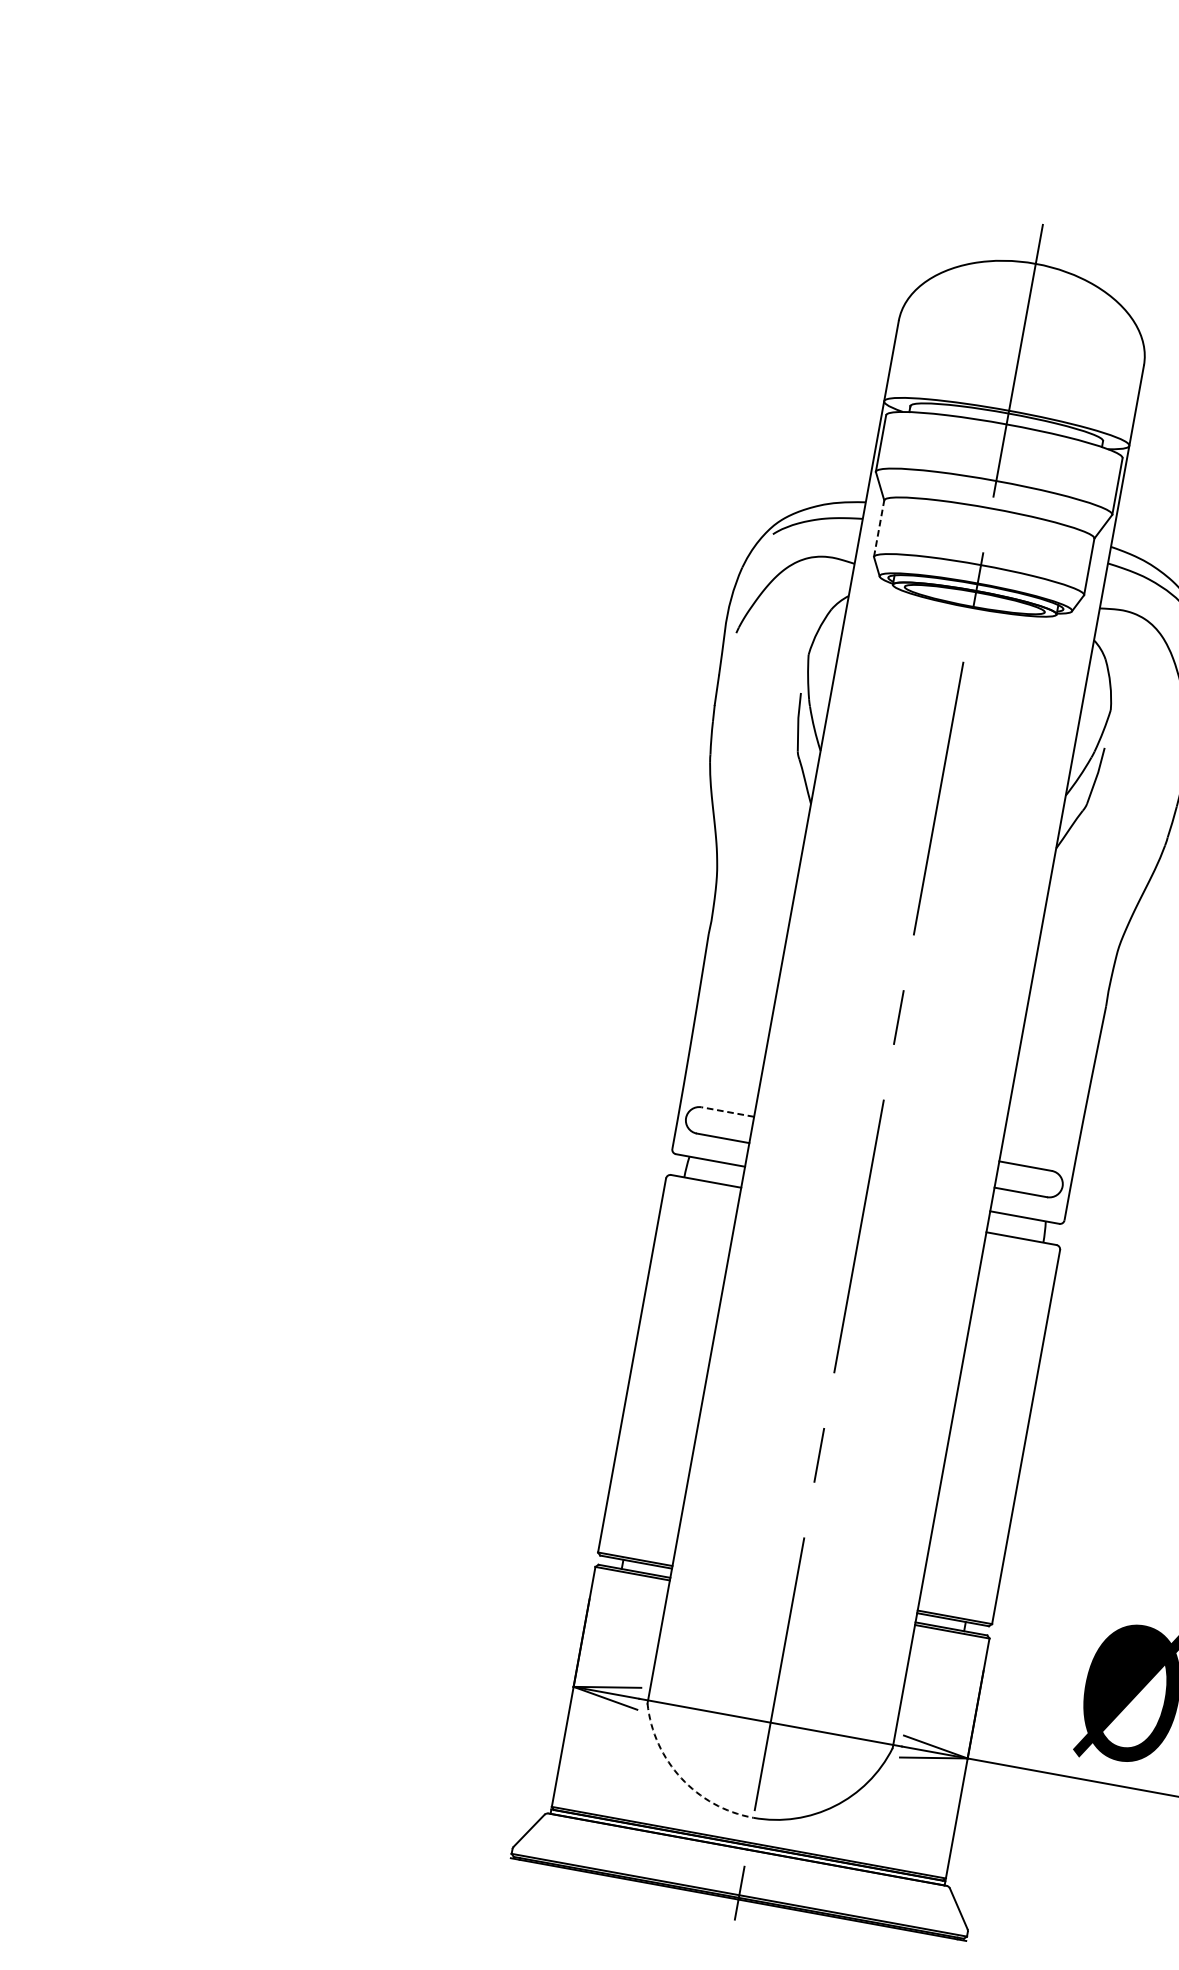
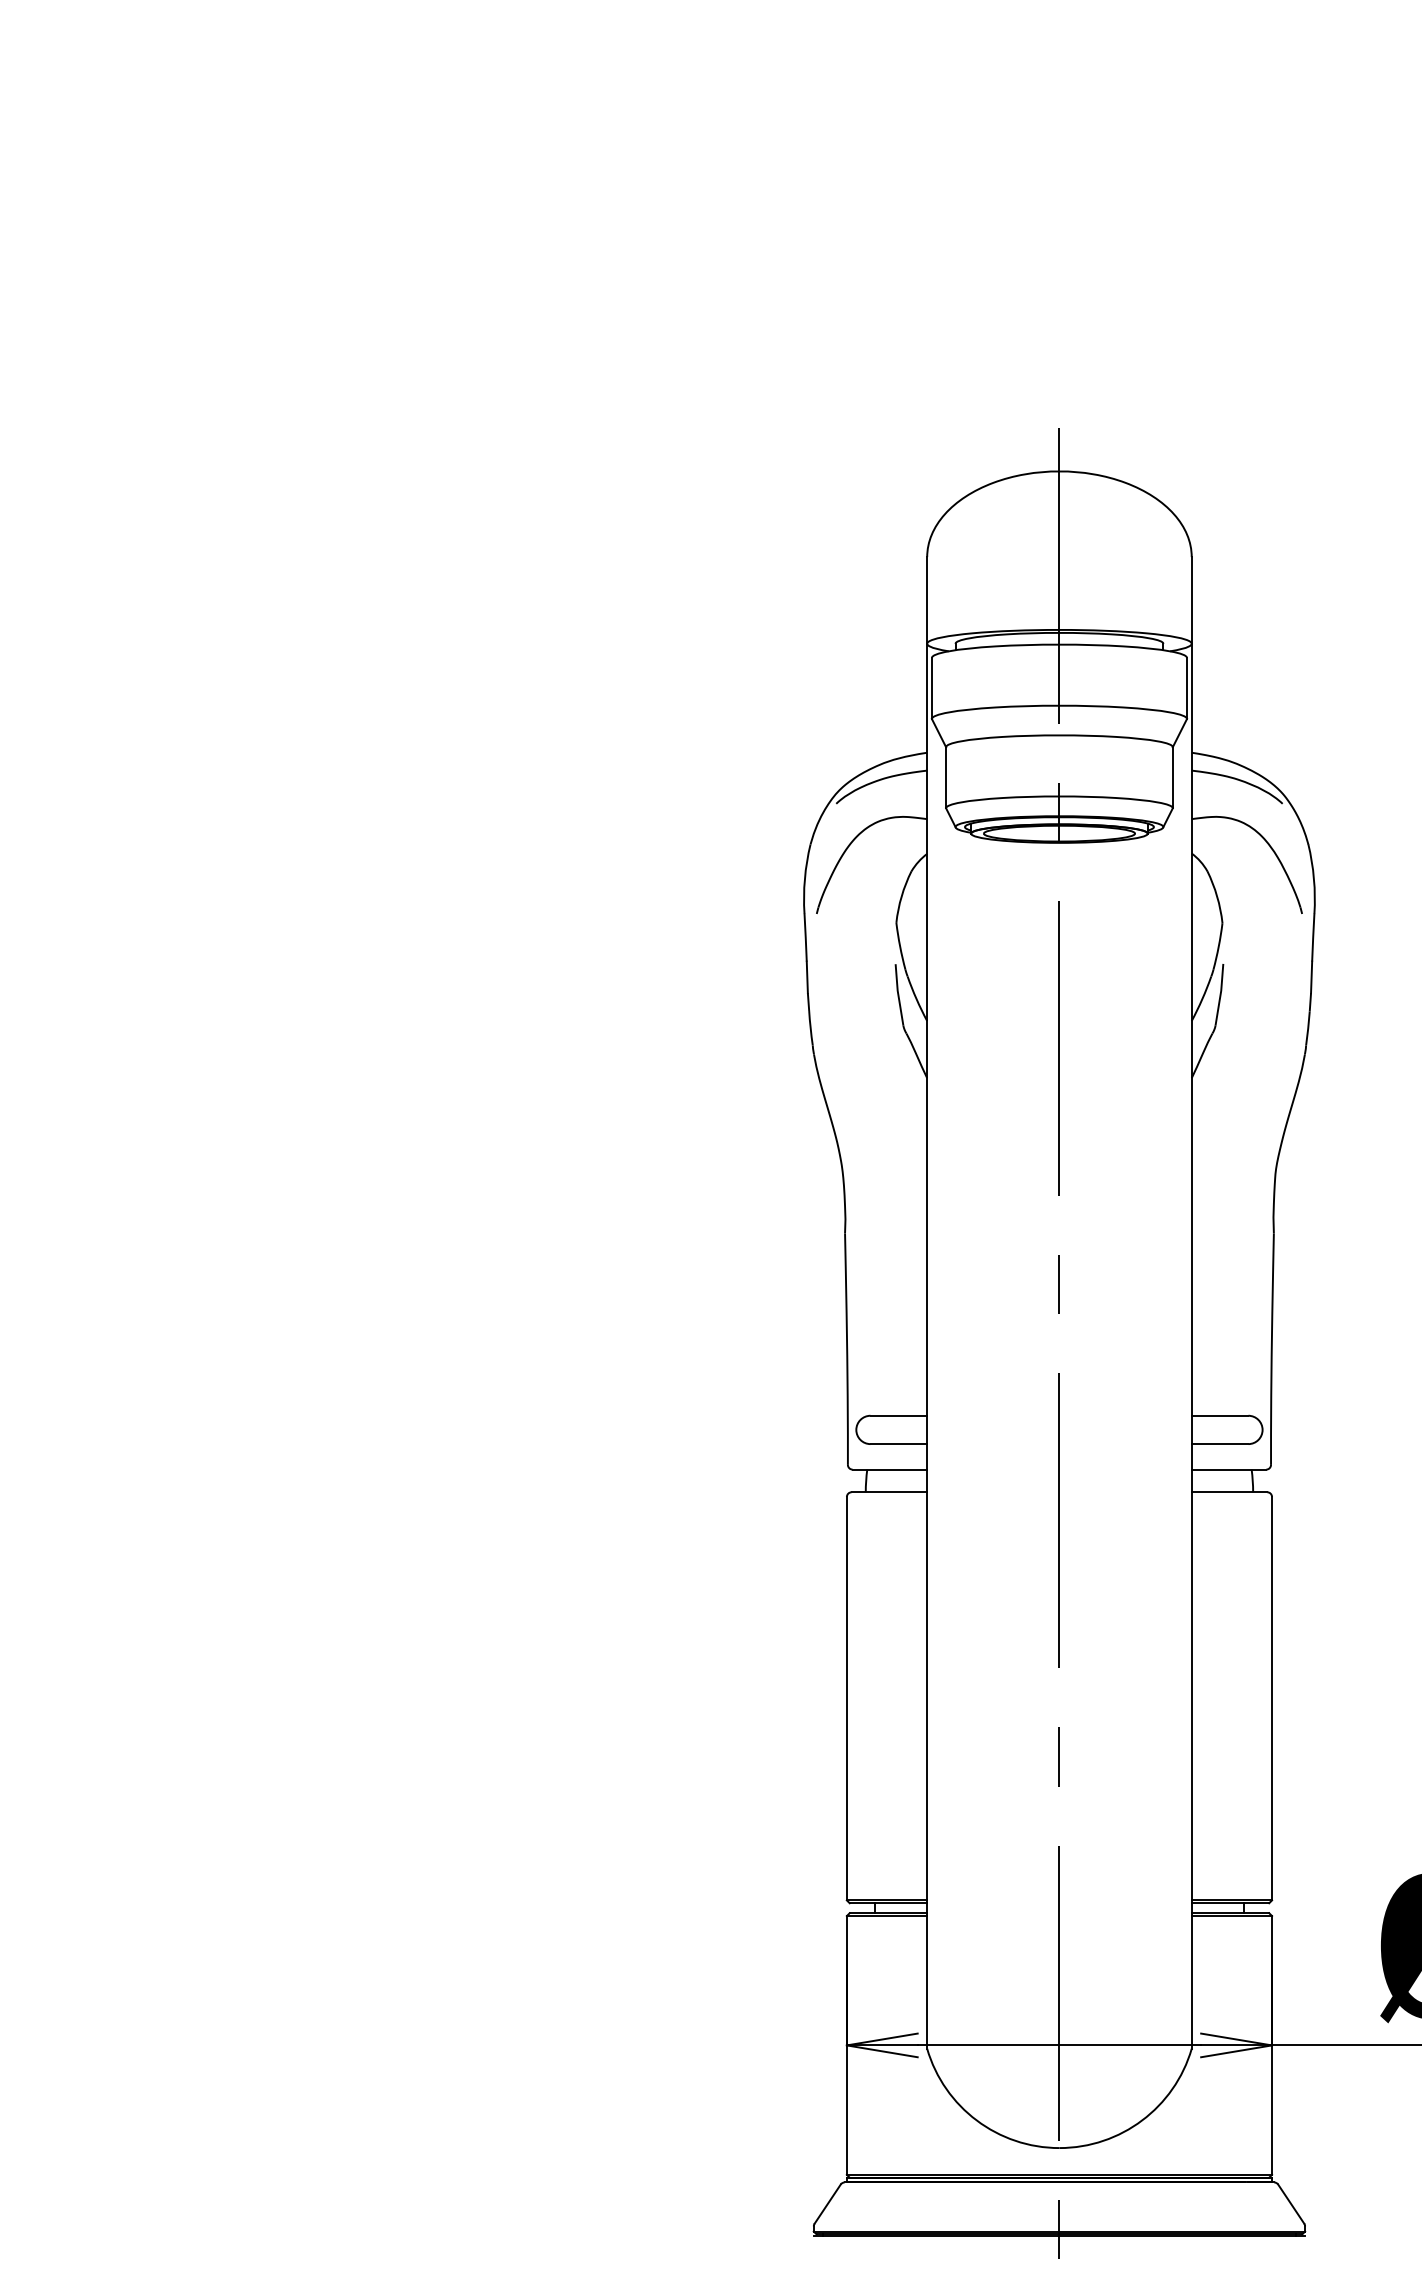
line: (879, 528) -> (946, 777), dashed -> solid
line: (727, 1111) -> (898, 1415), dashed -> solid
arc: (681, 1778) -> (976, 2120), dashed -> solid

